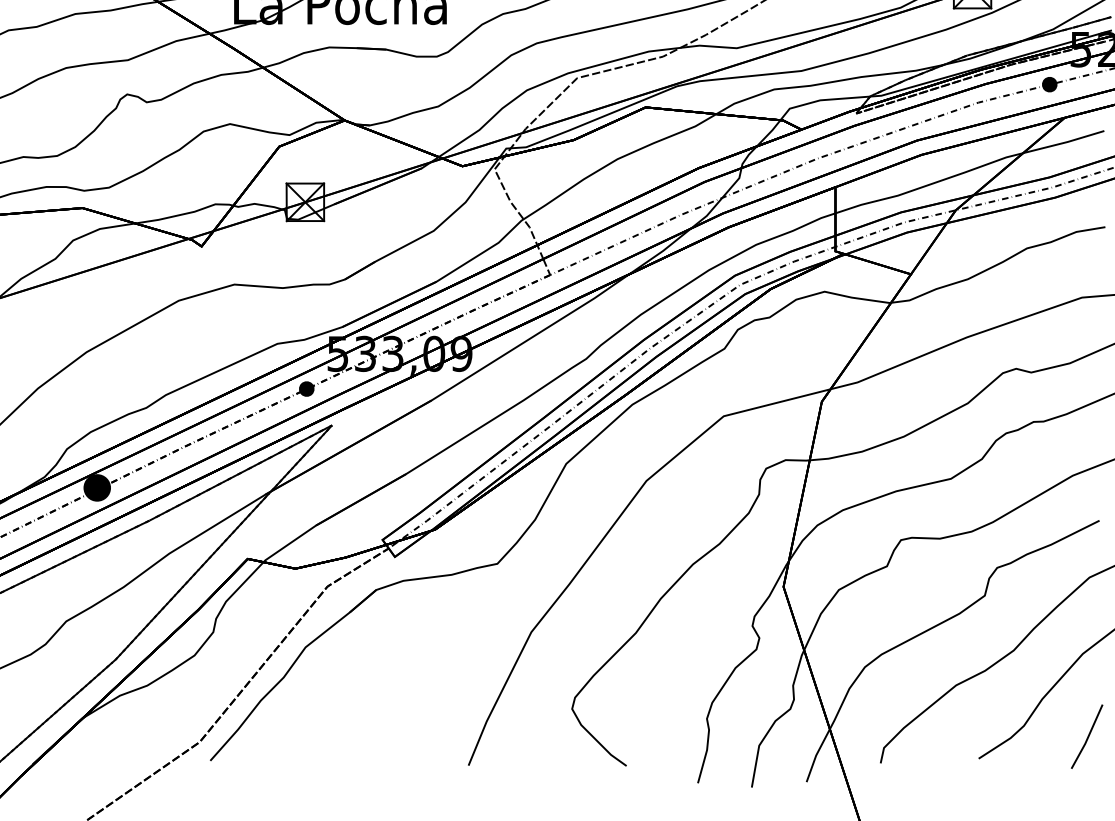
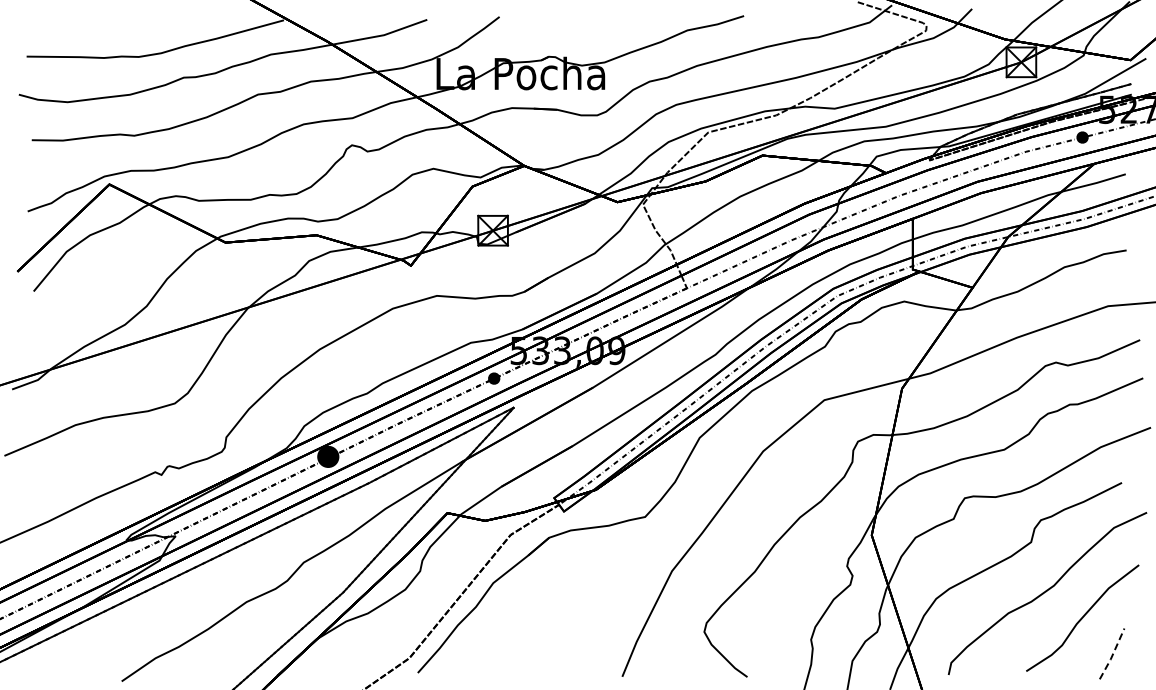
line: (1087, 737) -> (1112, 654), solid -> dashed

